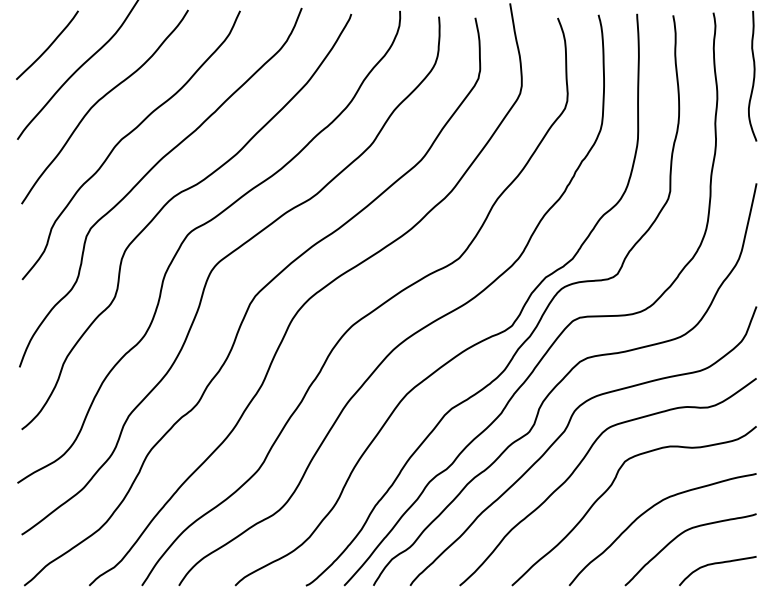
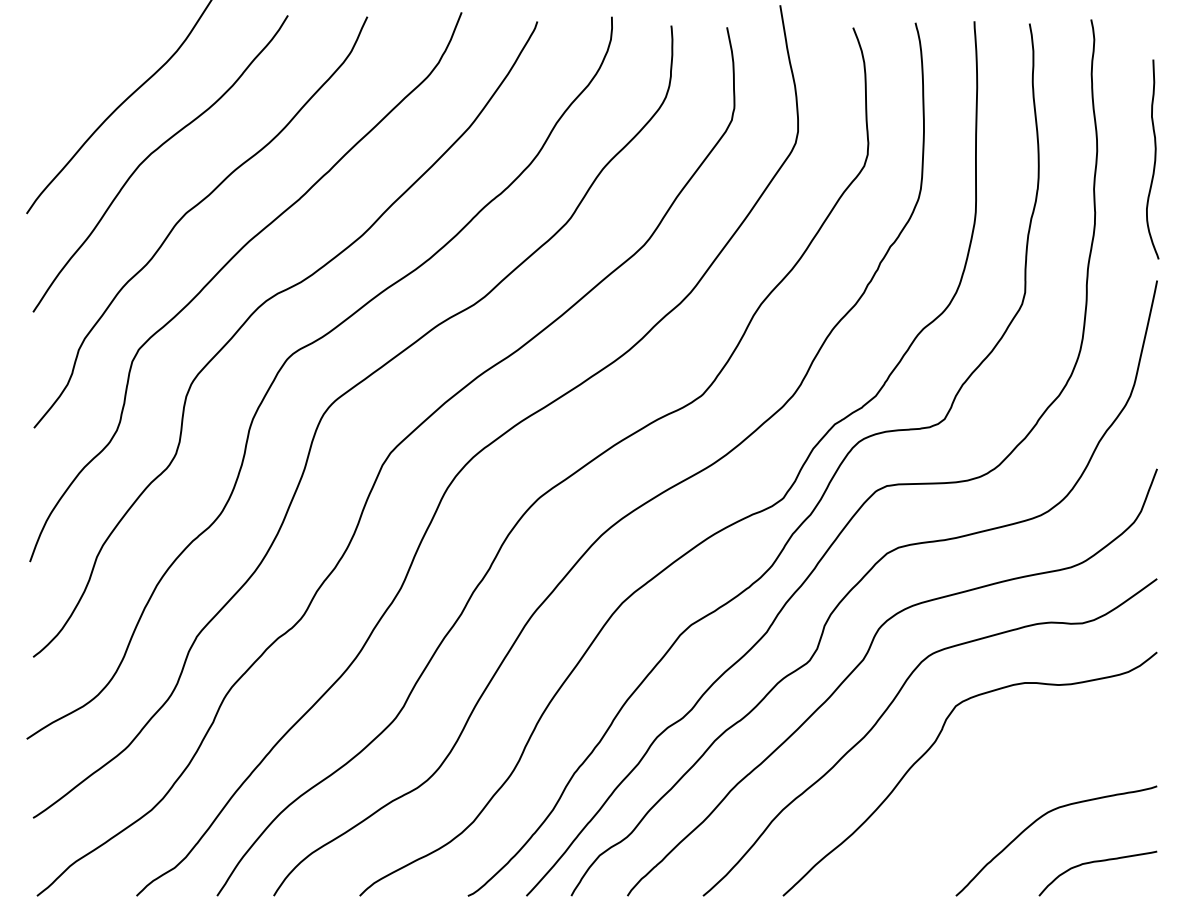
curve: (49, 45) -> (75, 69), removed
curve: (753, 75) -> (1154, 158), moved
curve: (649, 510) -> (993, 780), removed

